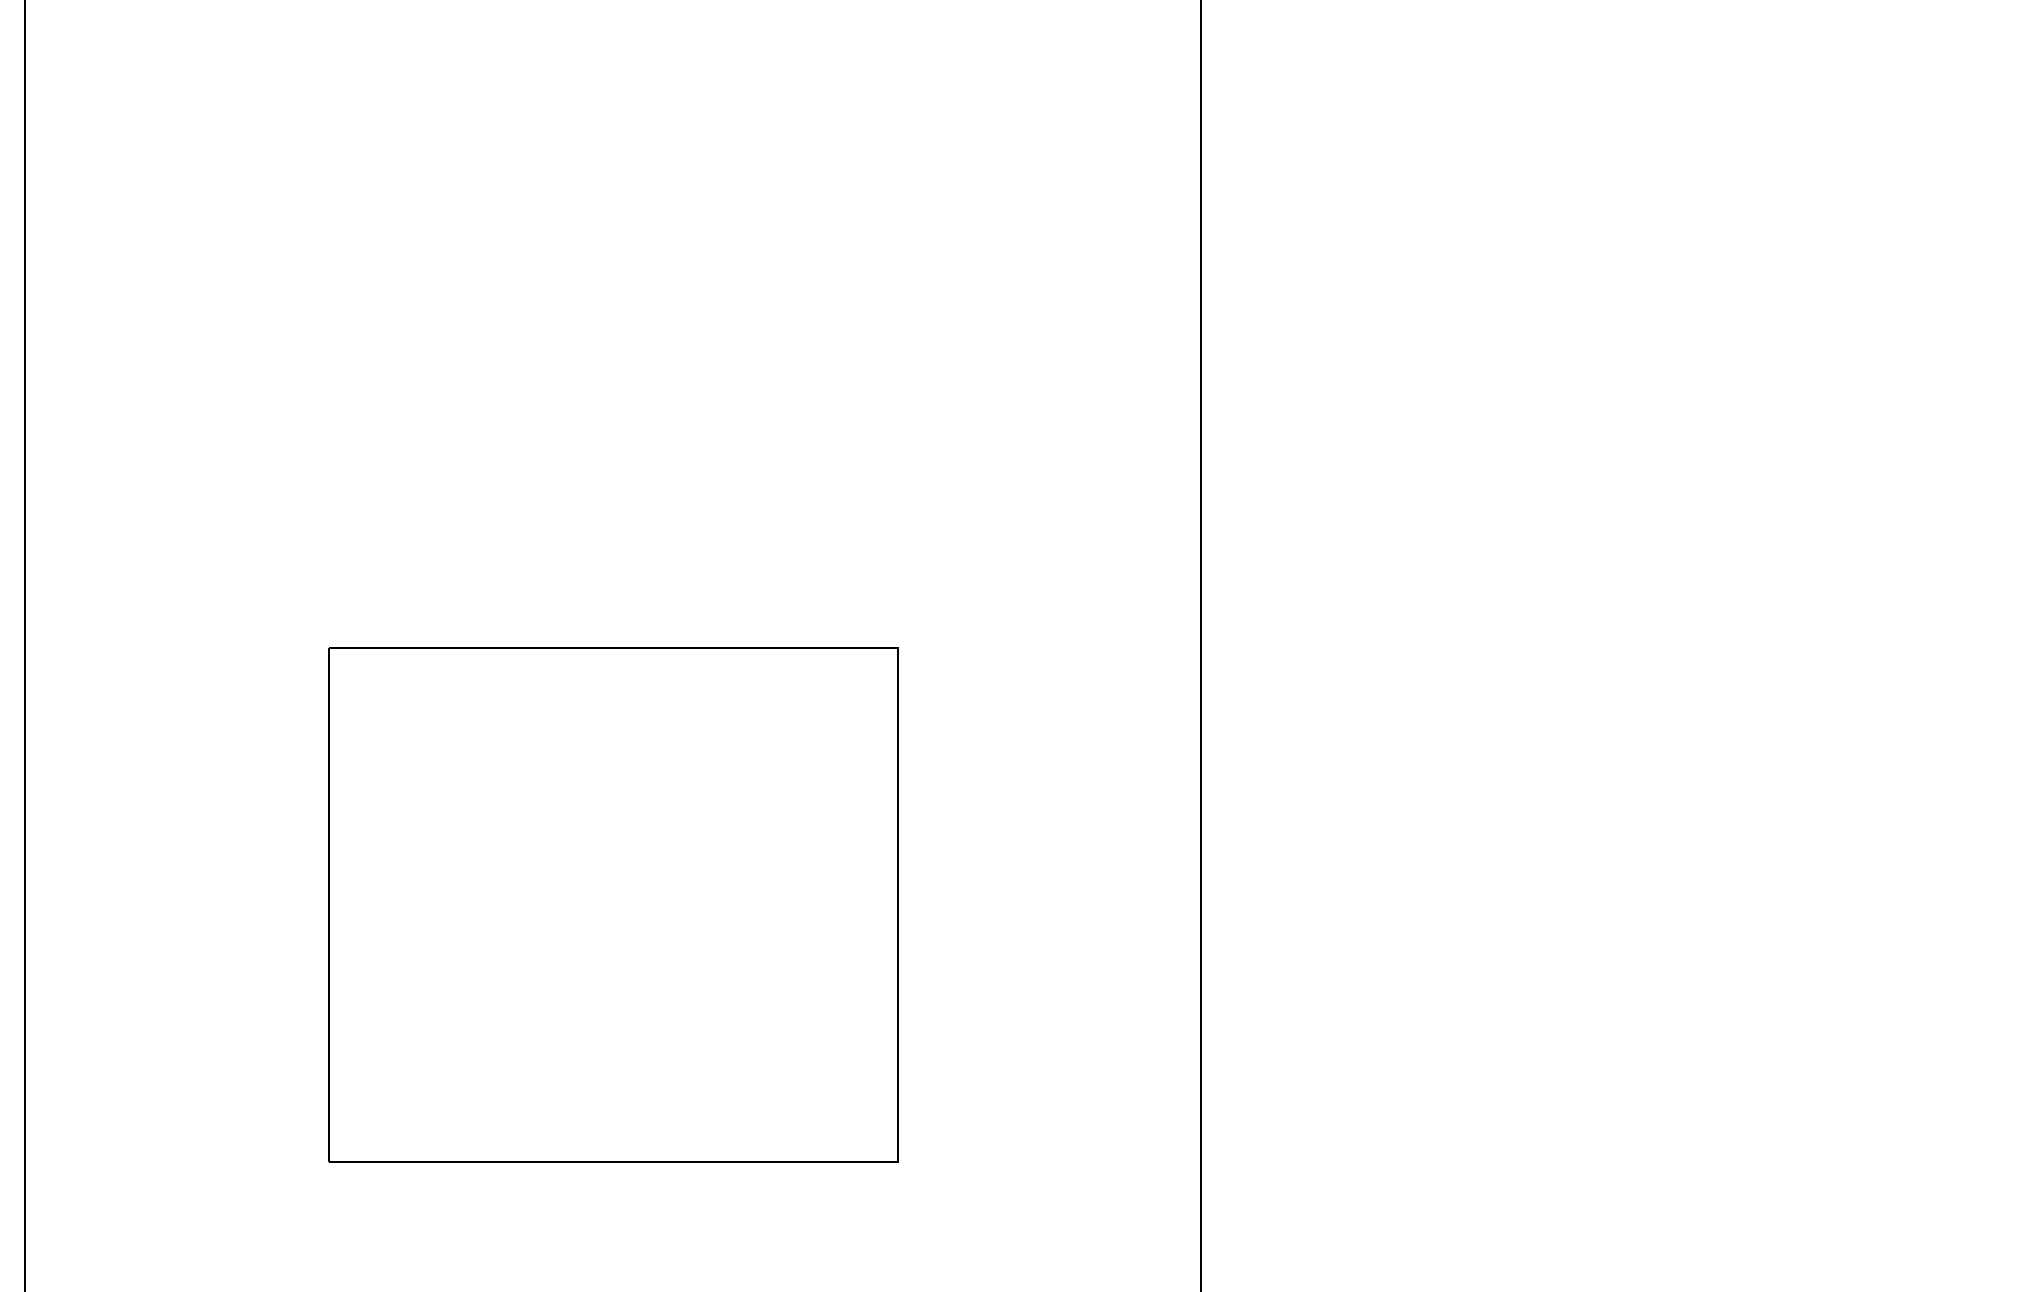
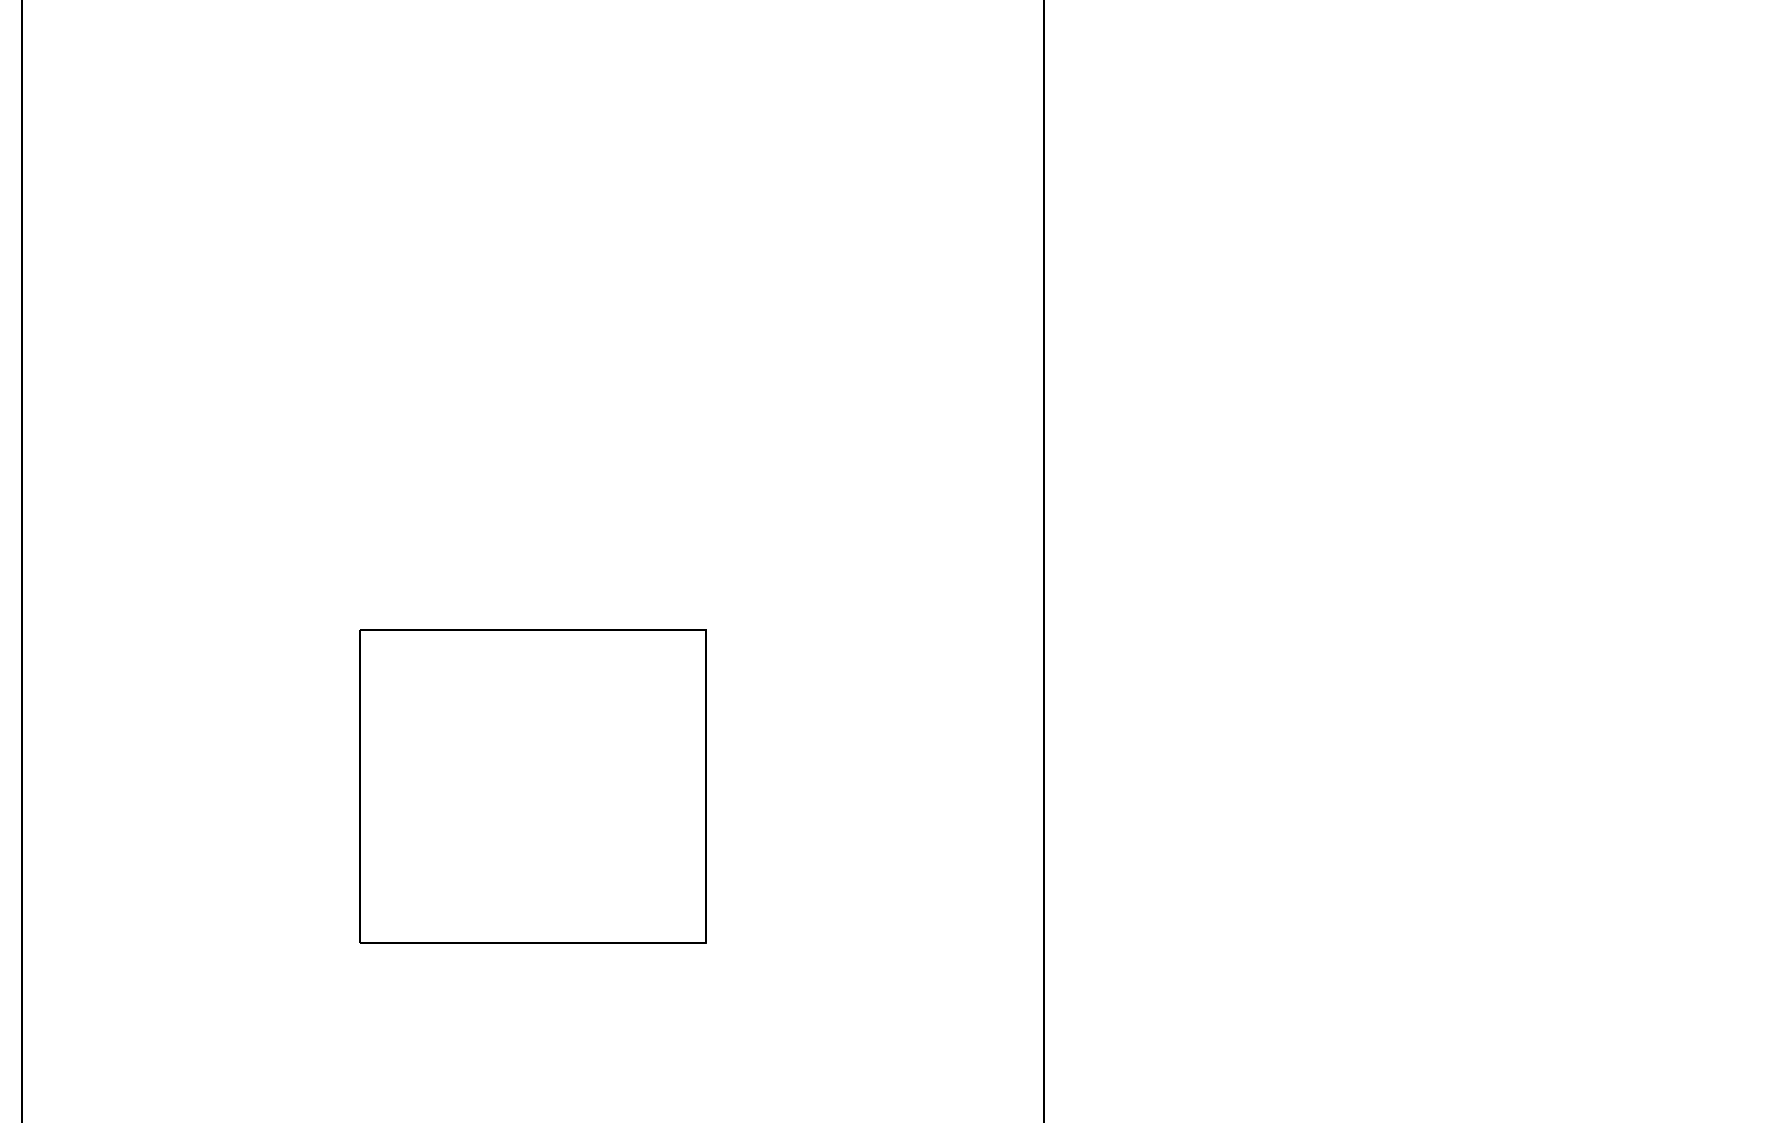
part: (612, 904) -> (532, 786), size x0.7

